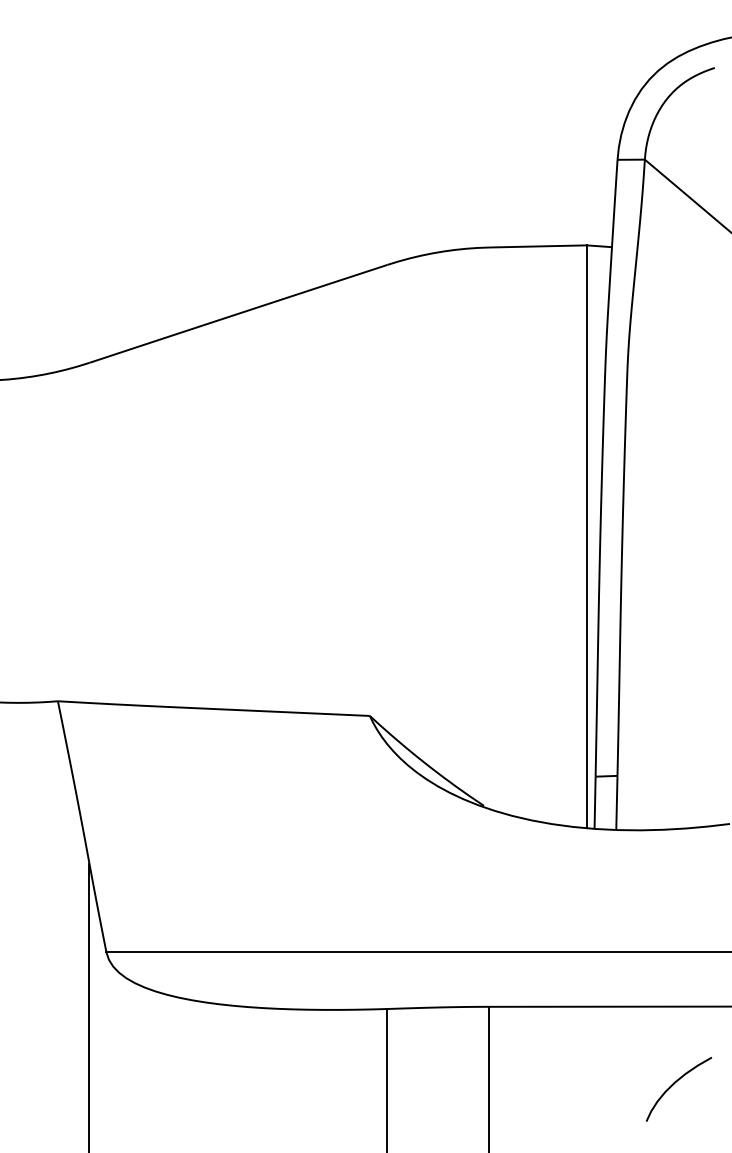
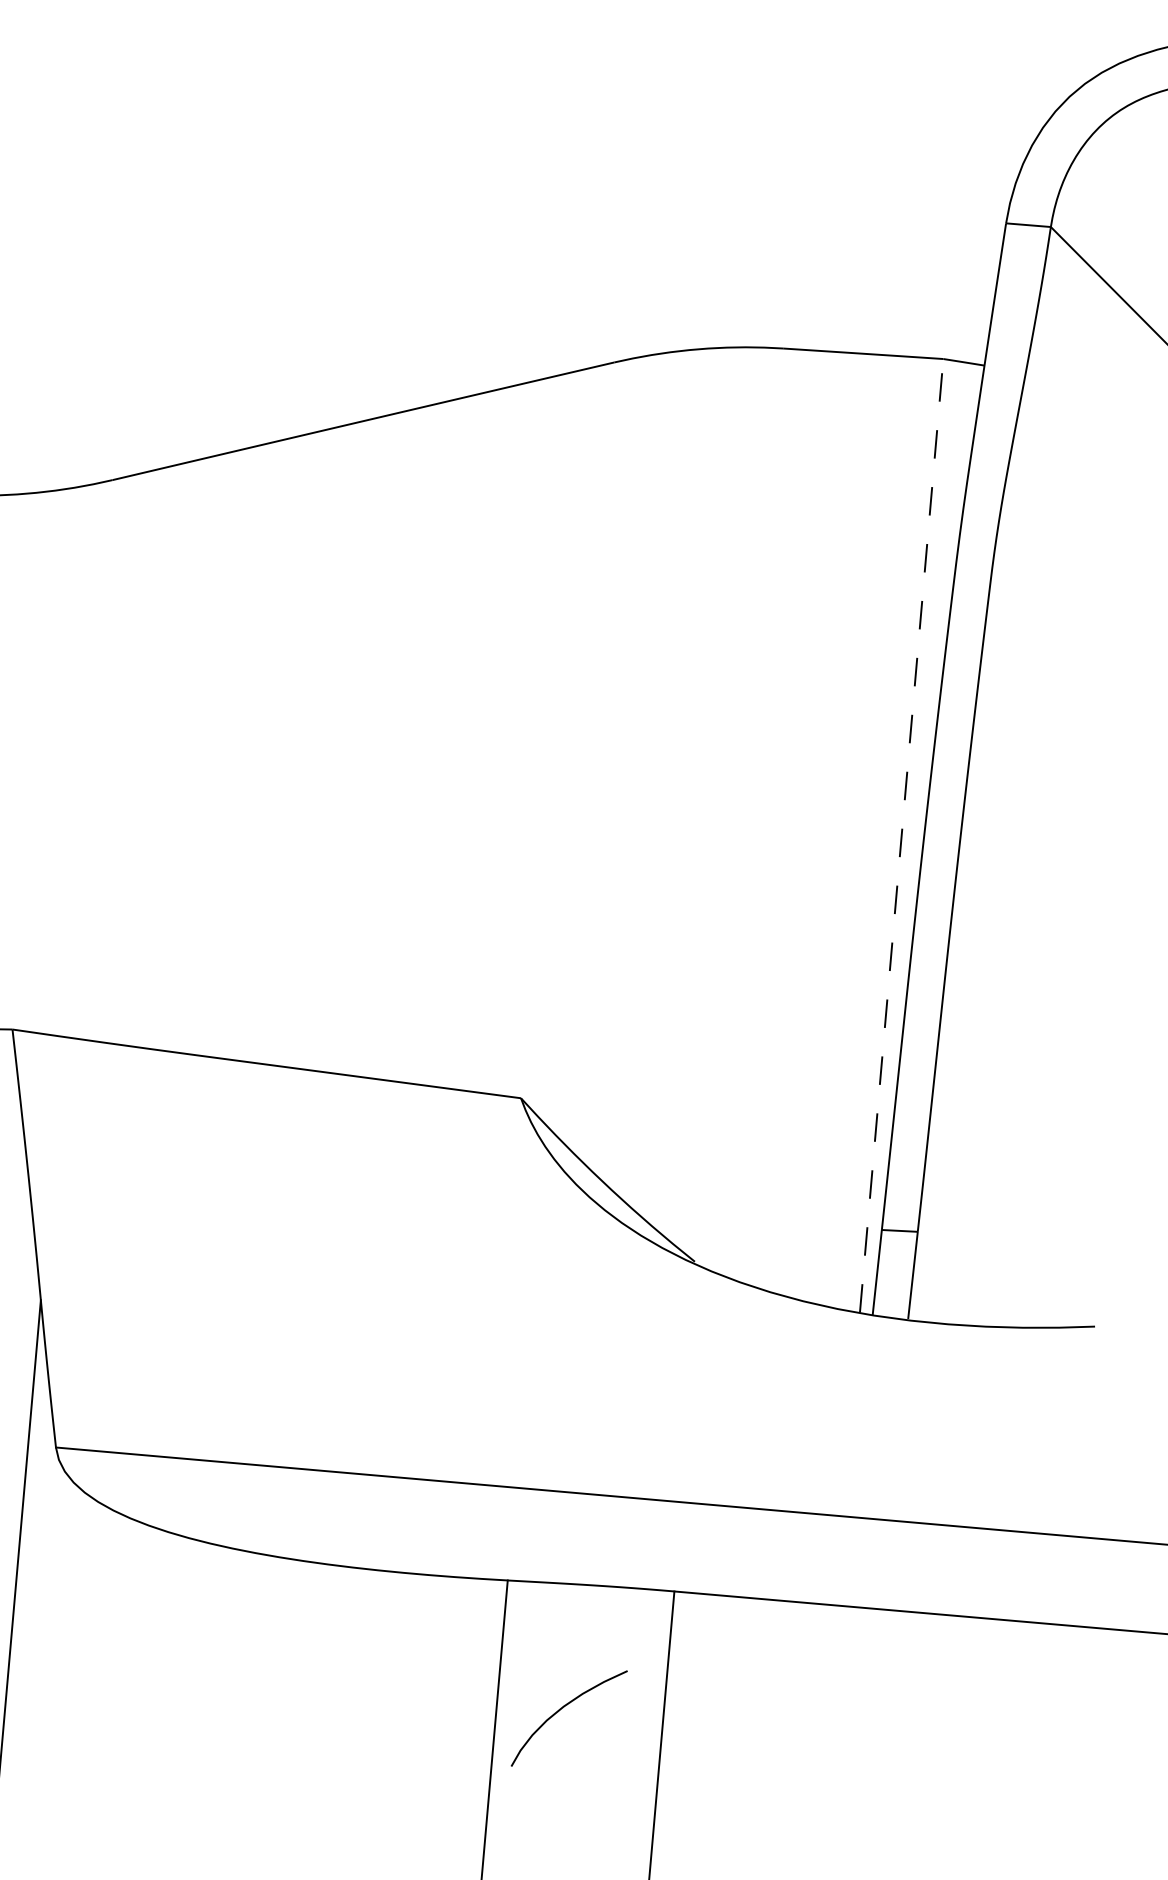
line: (586, 536) -> (901, 835), solid -> dashed
curve: (674, 1084) -> (562, 1709), moved

